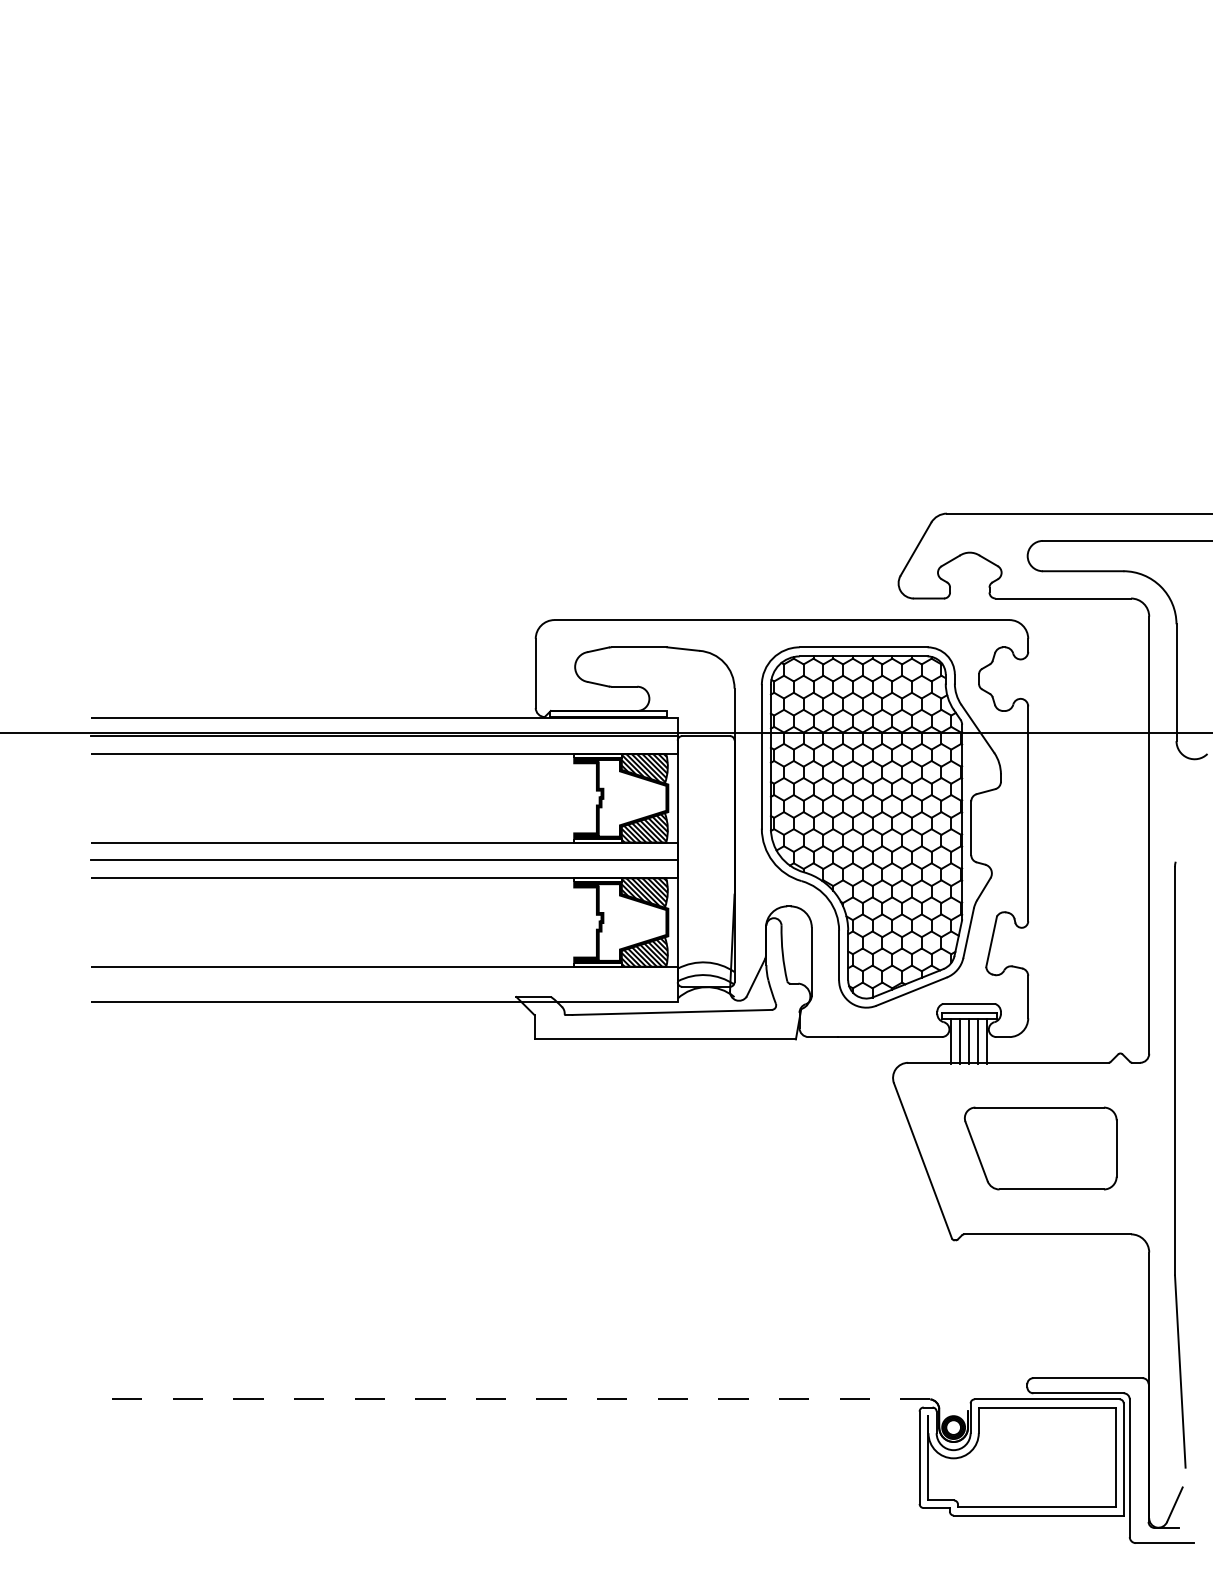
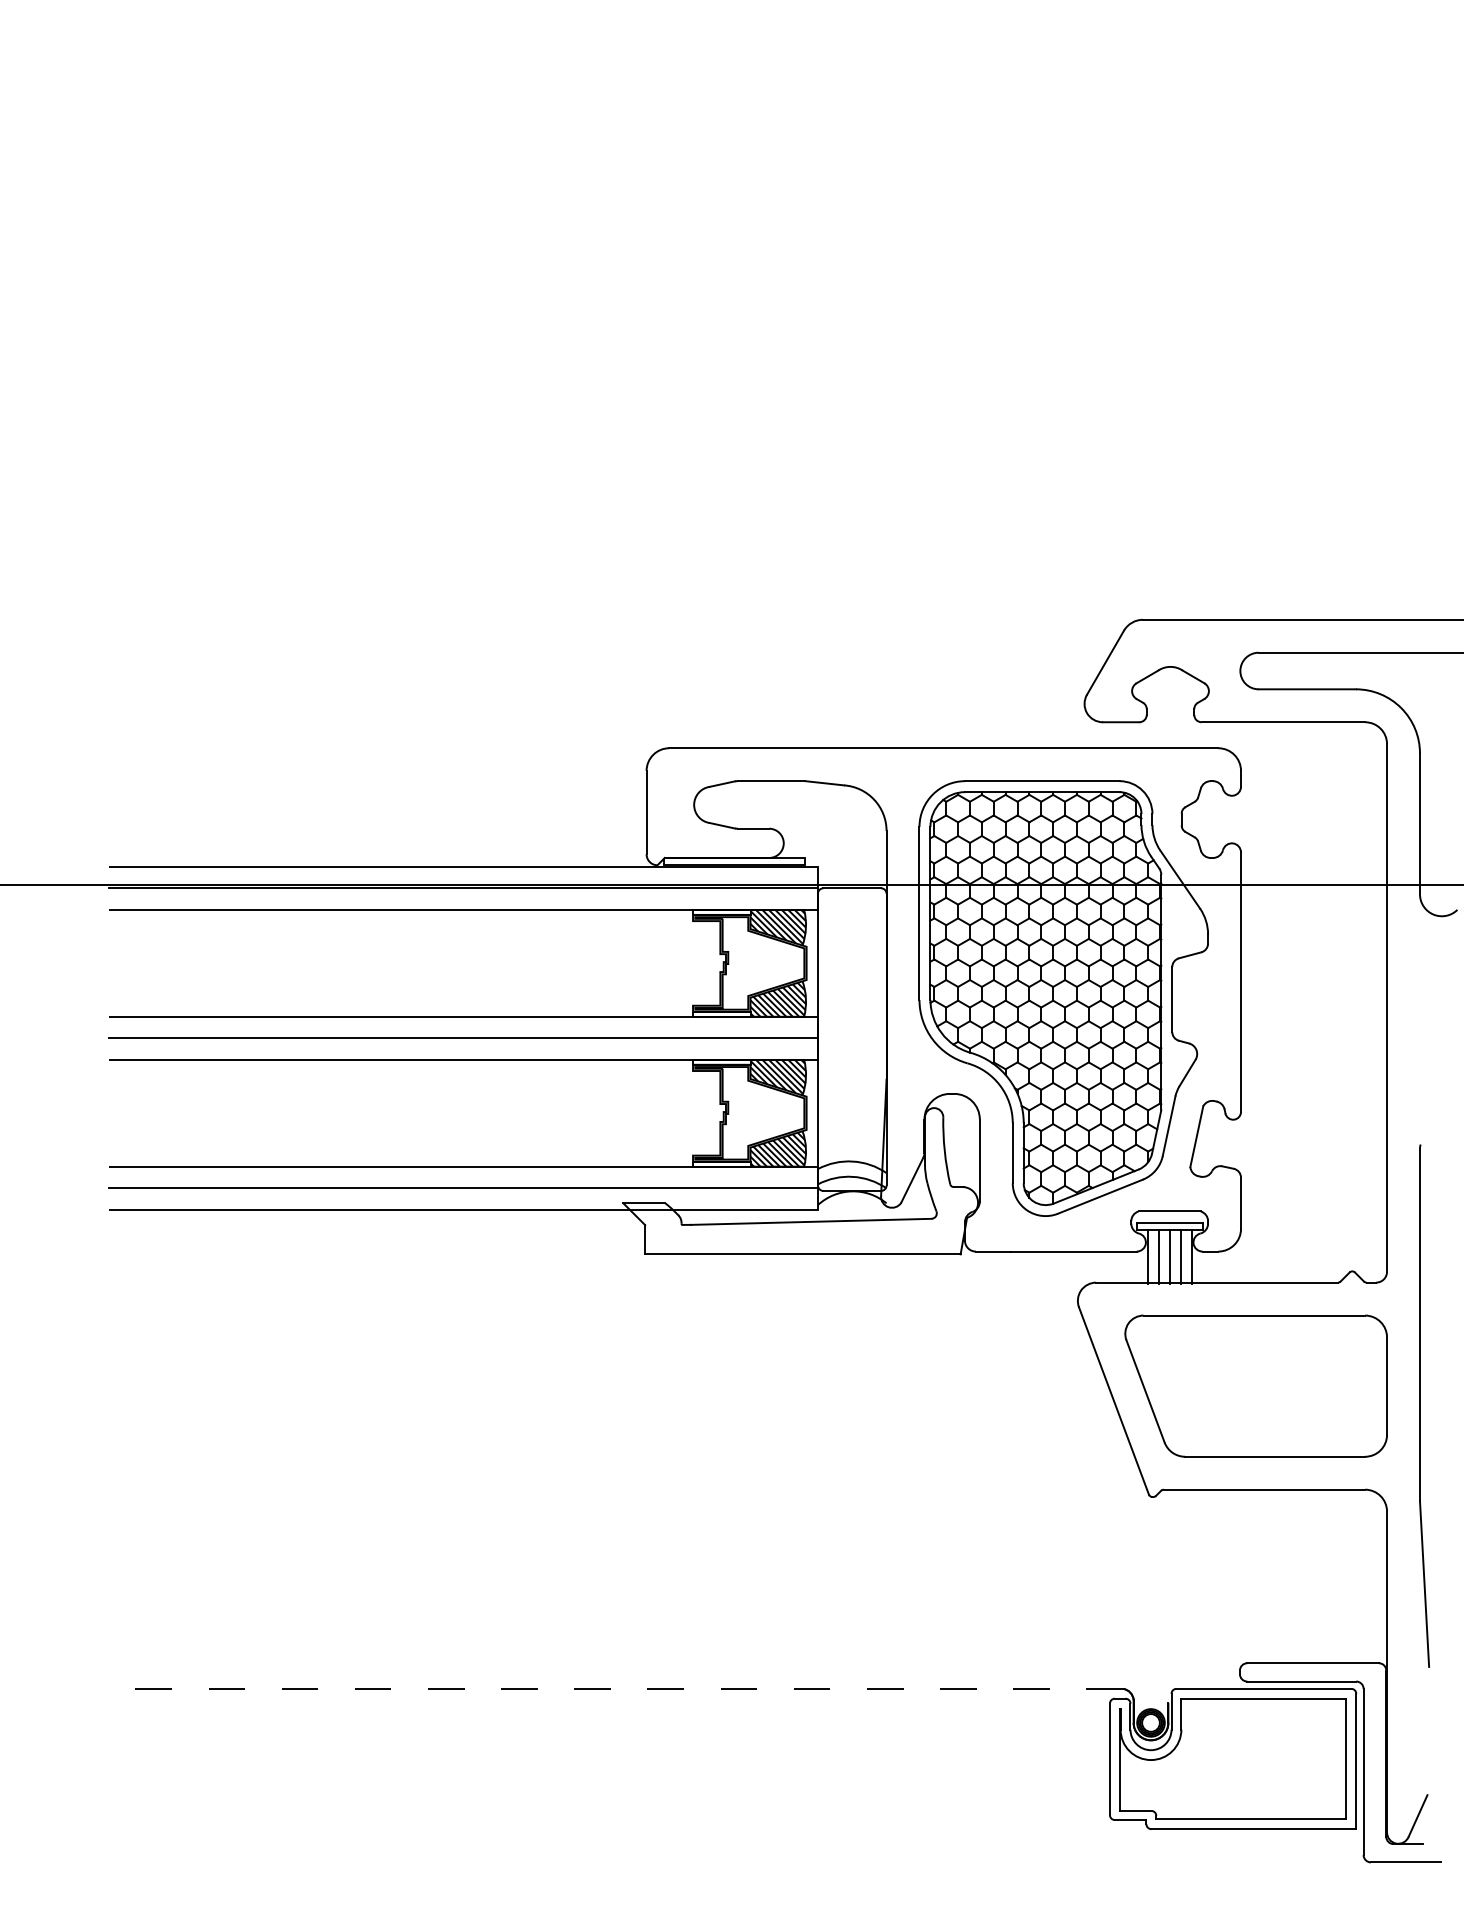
line: (384, 984) -> (463, 1188), added
part: (1040, 1148) -> (1255, 1385), size x1.43
part: (1180, 1164) -> (1424, 1405), size x0.71

